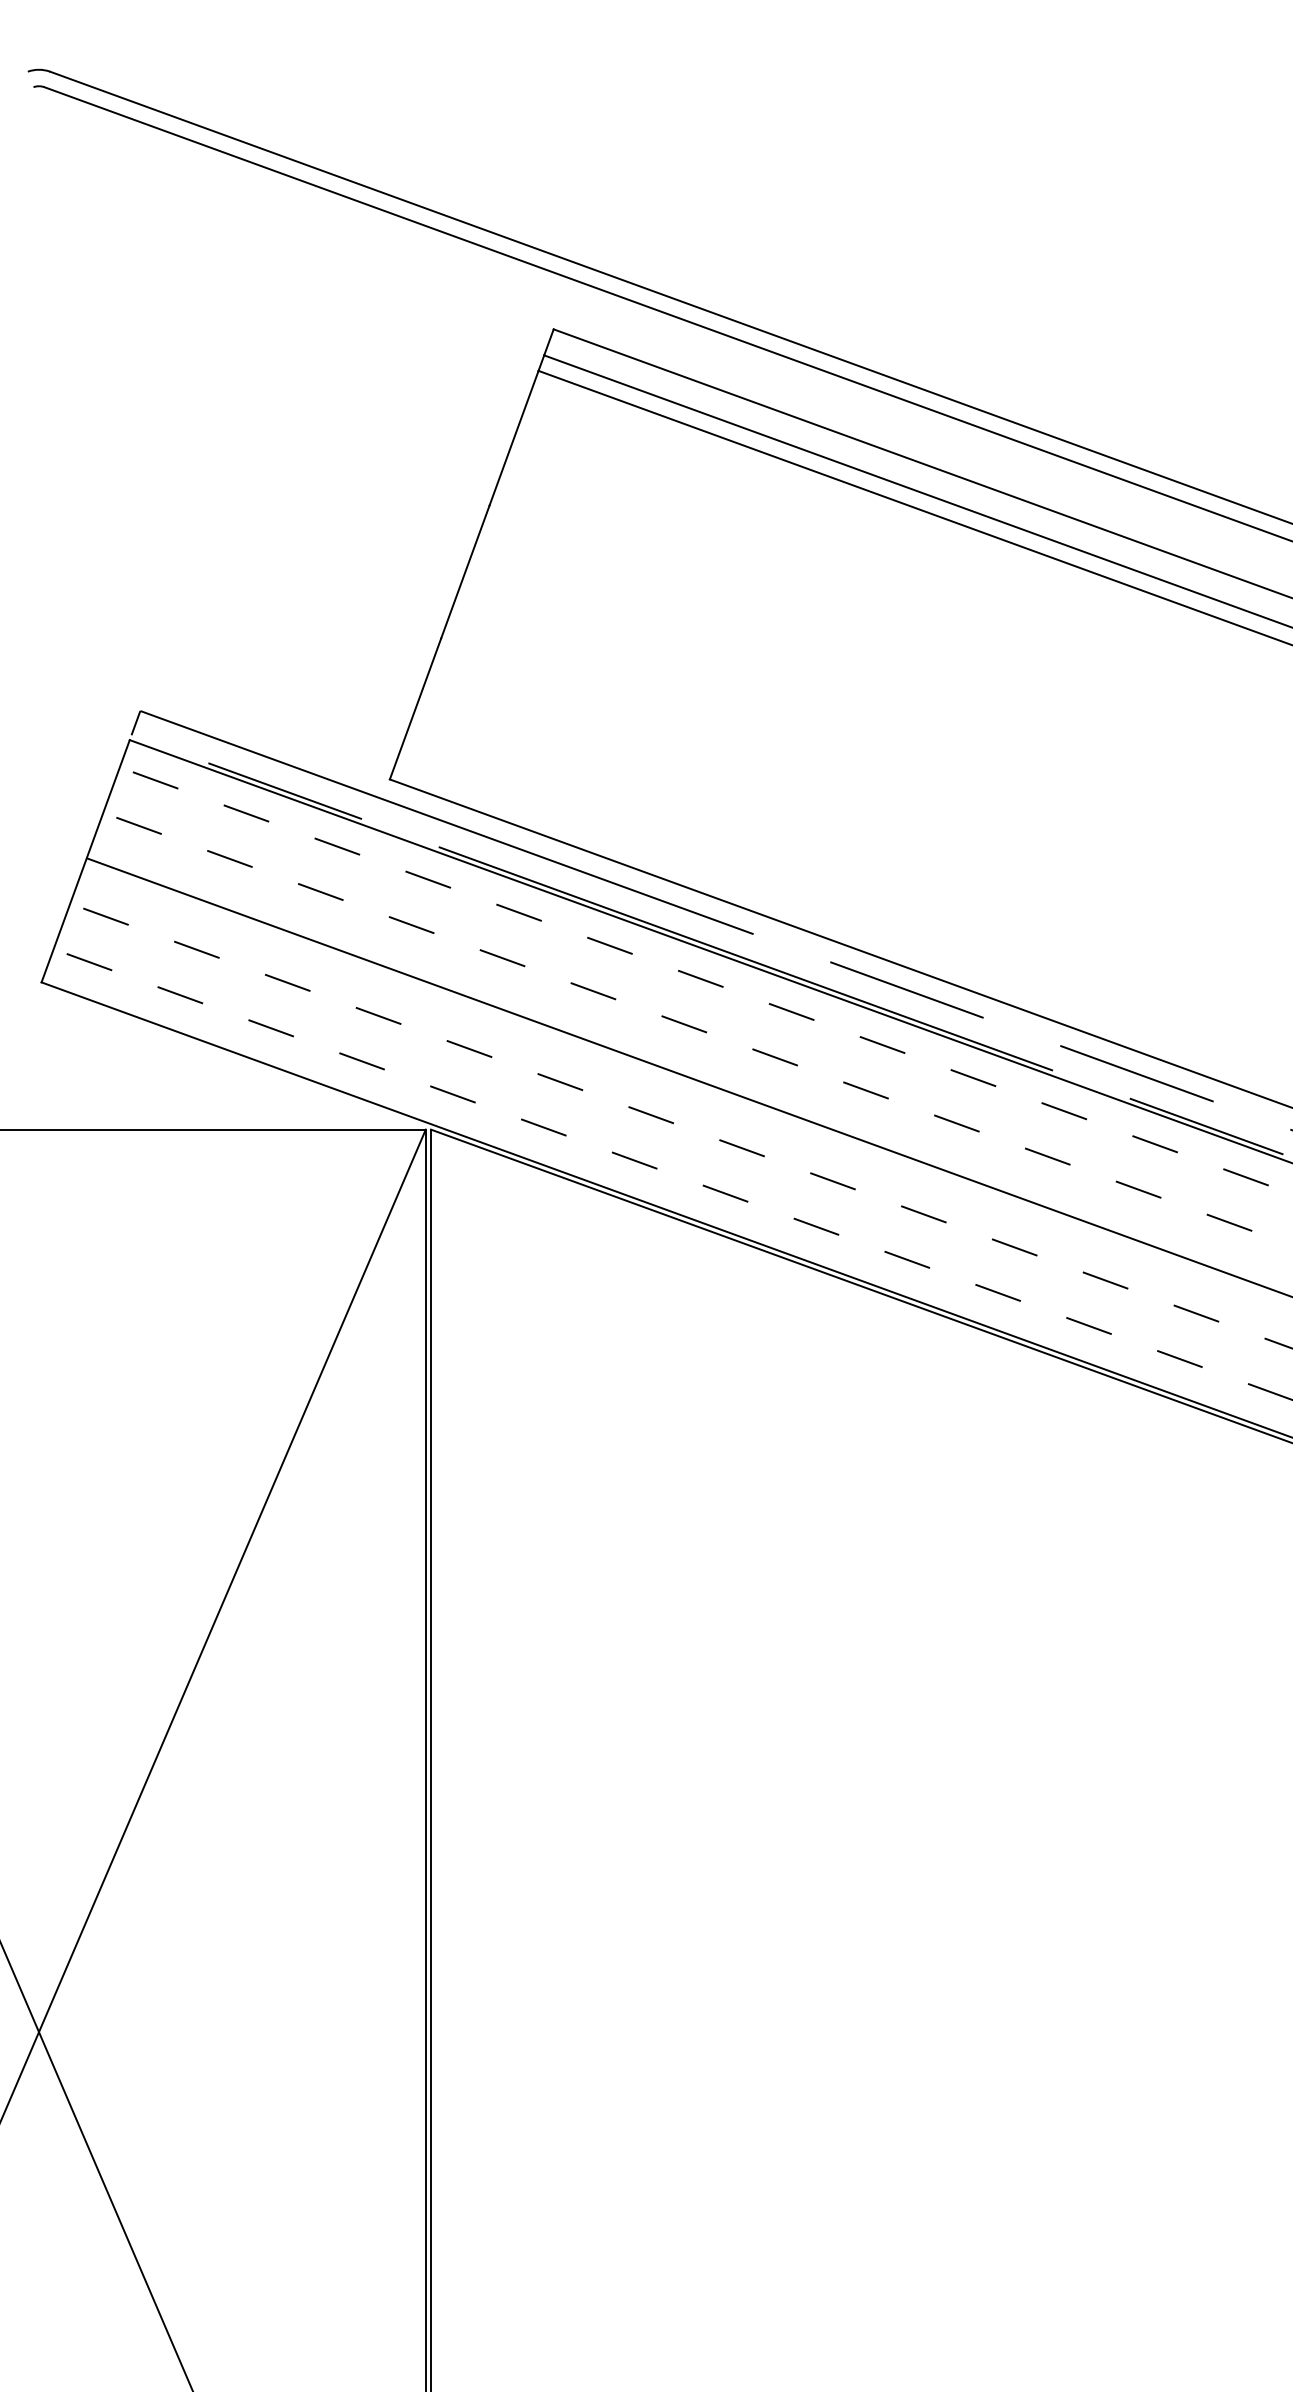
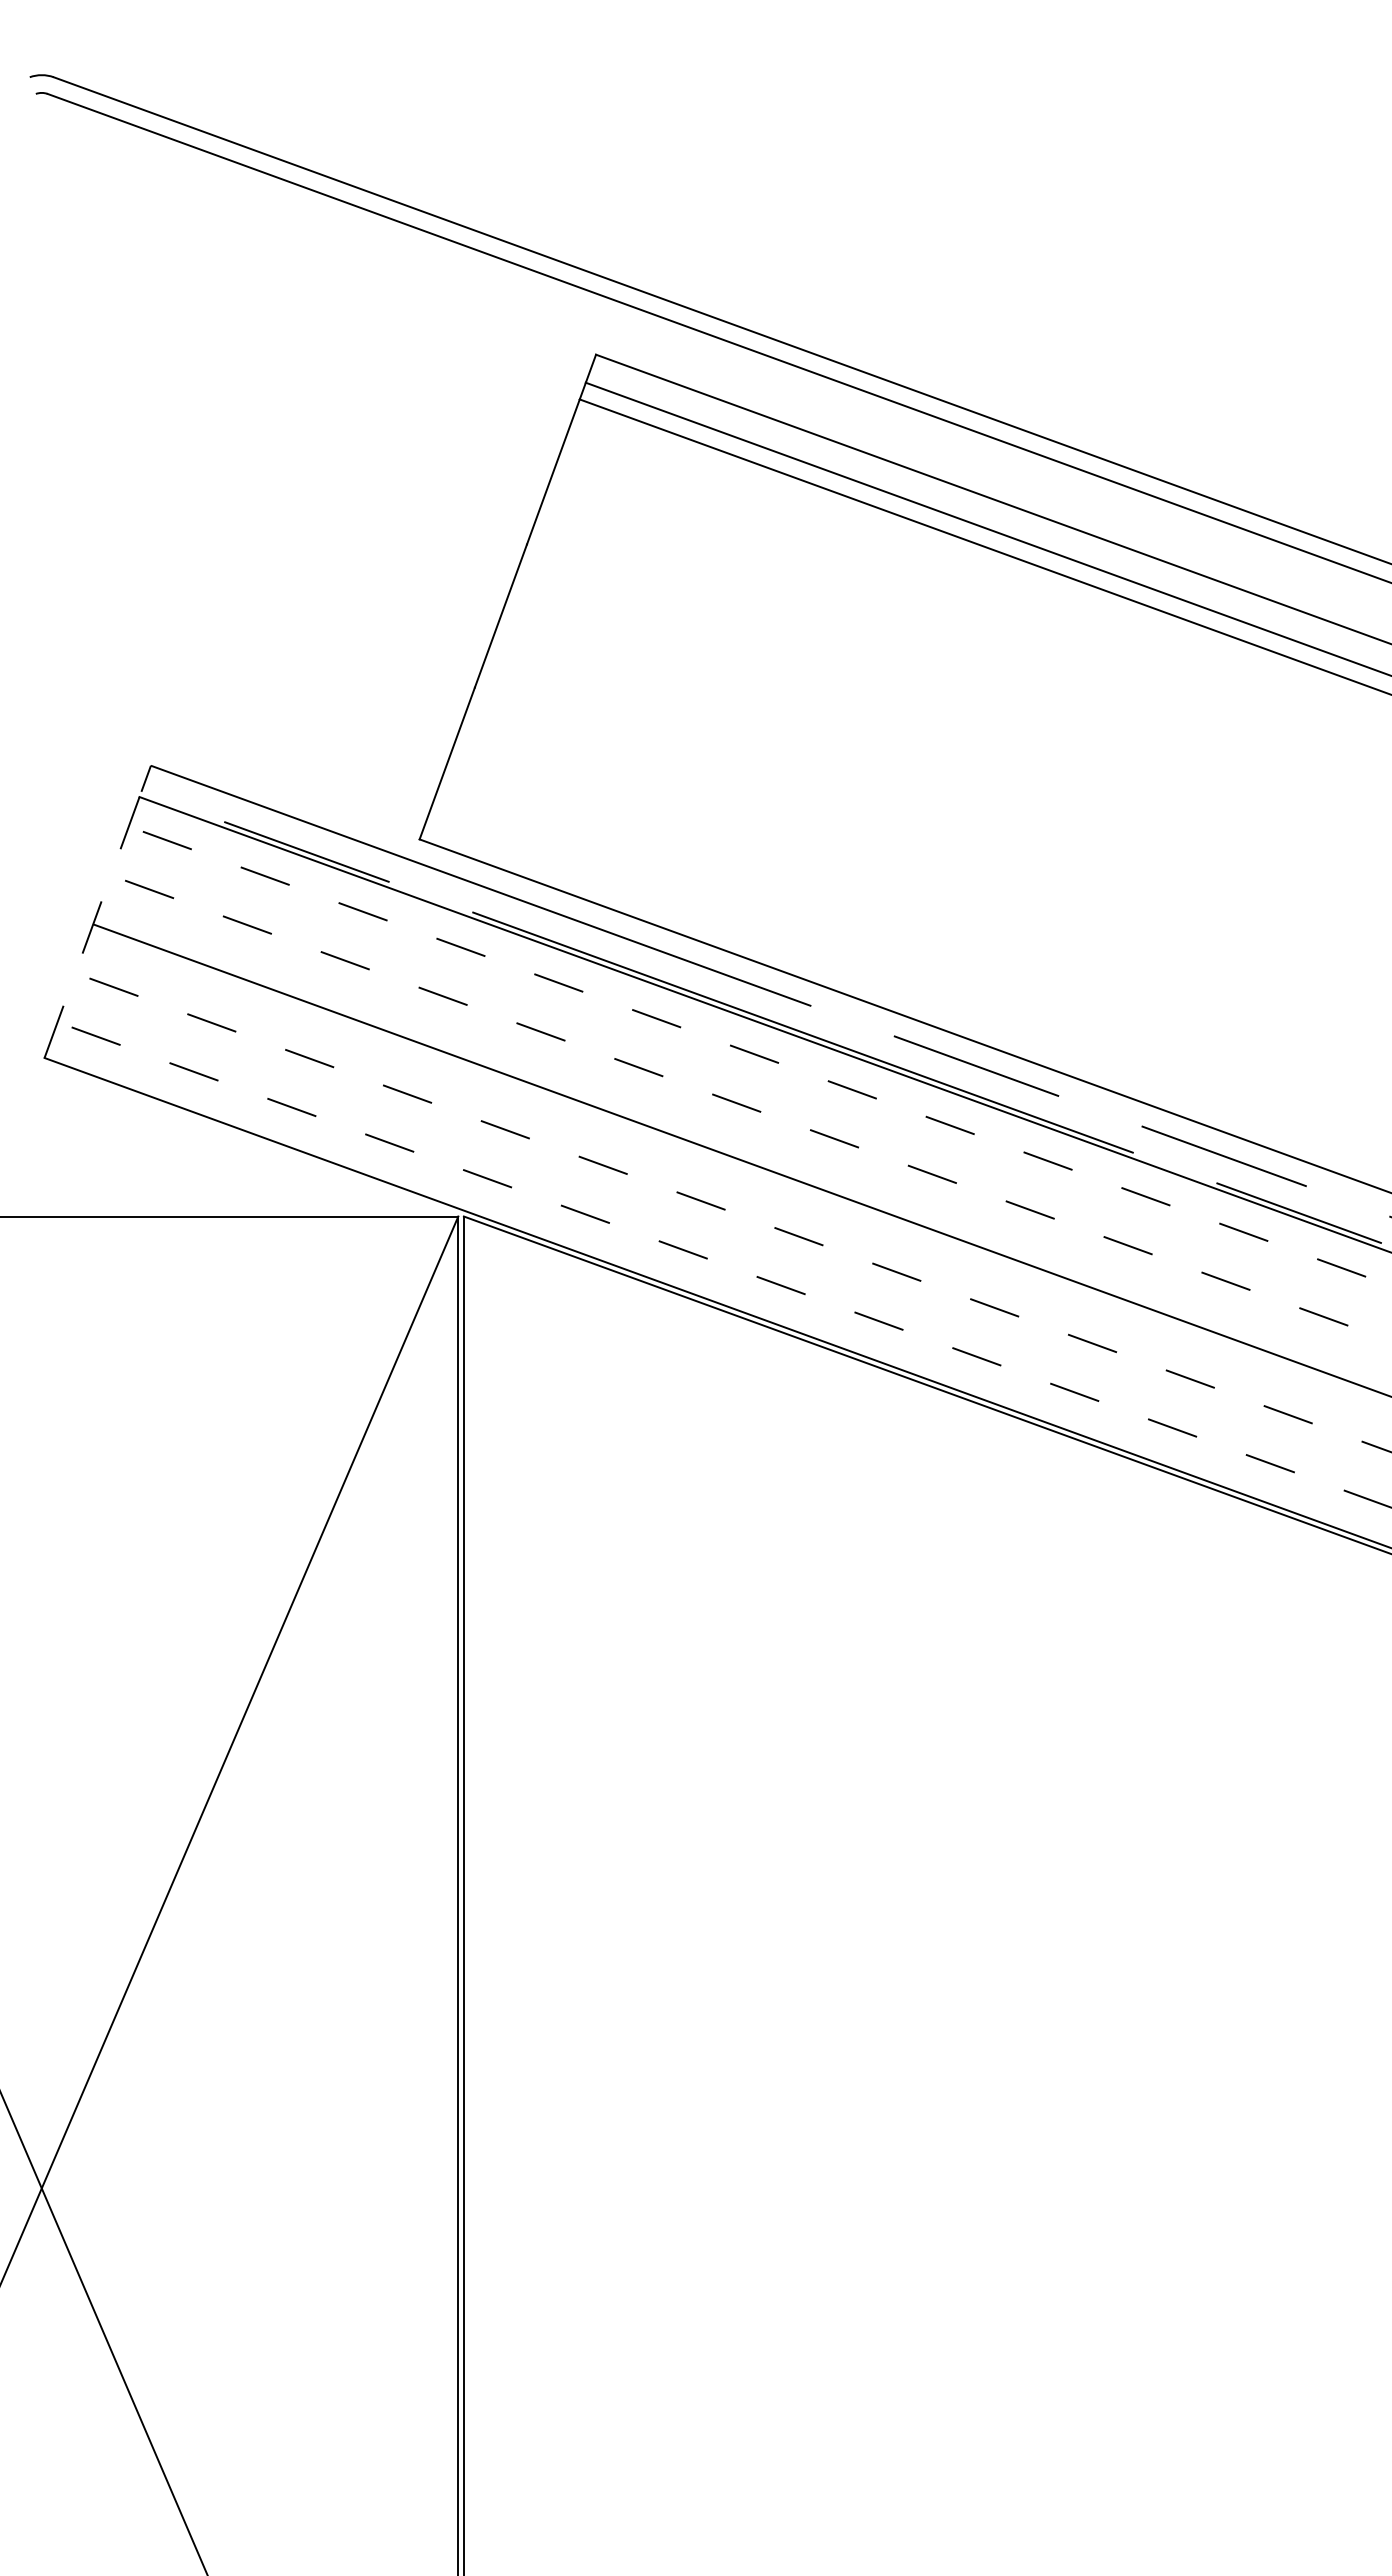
line: (86, 861) -> (92, 927), solid -> dashed

